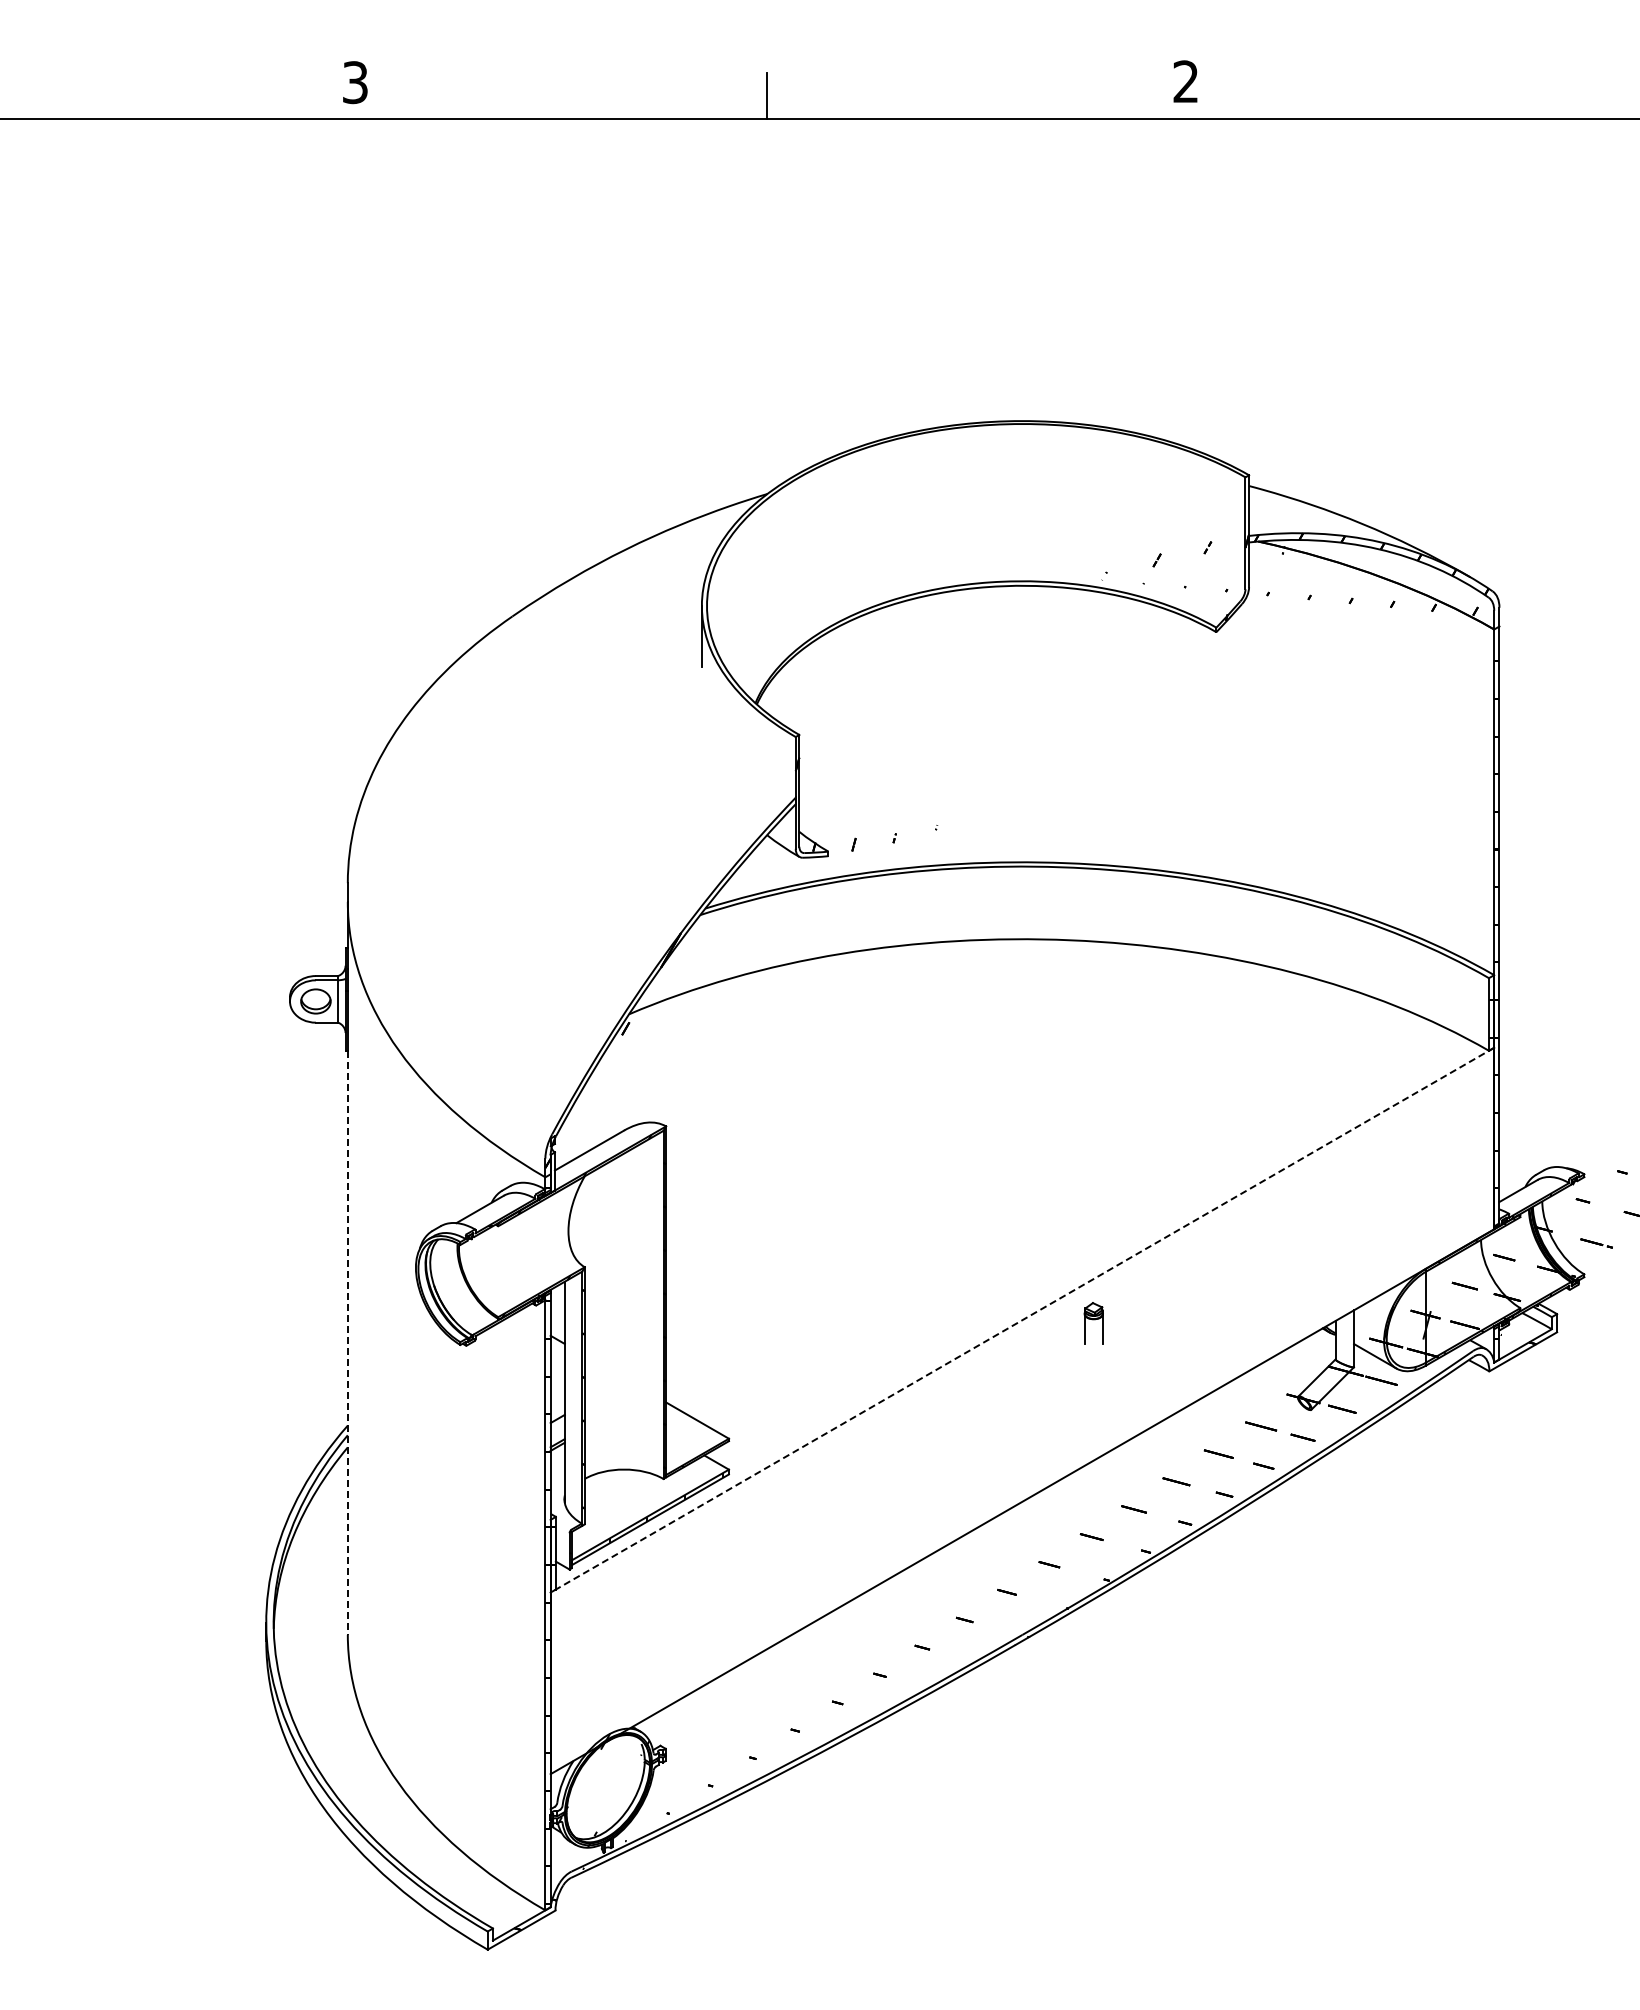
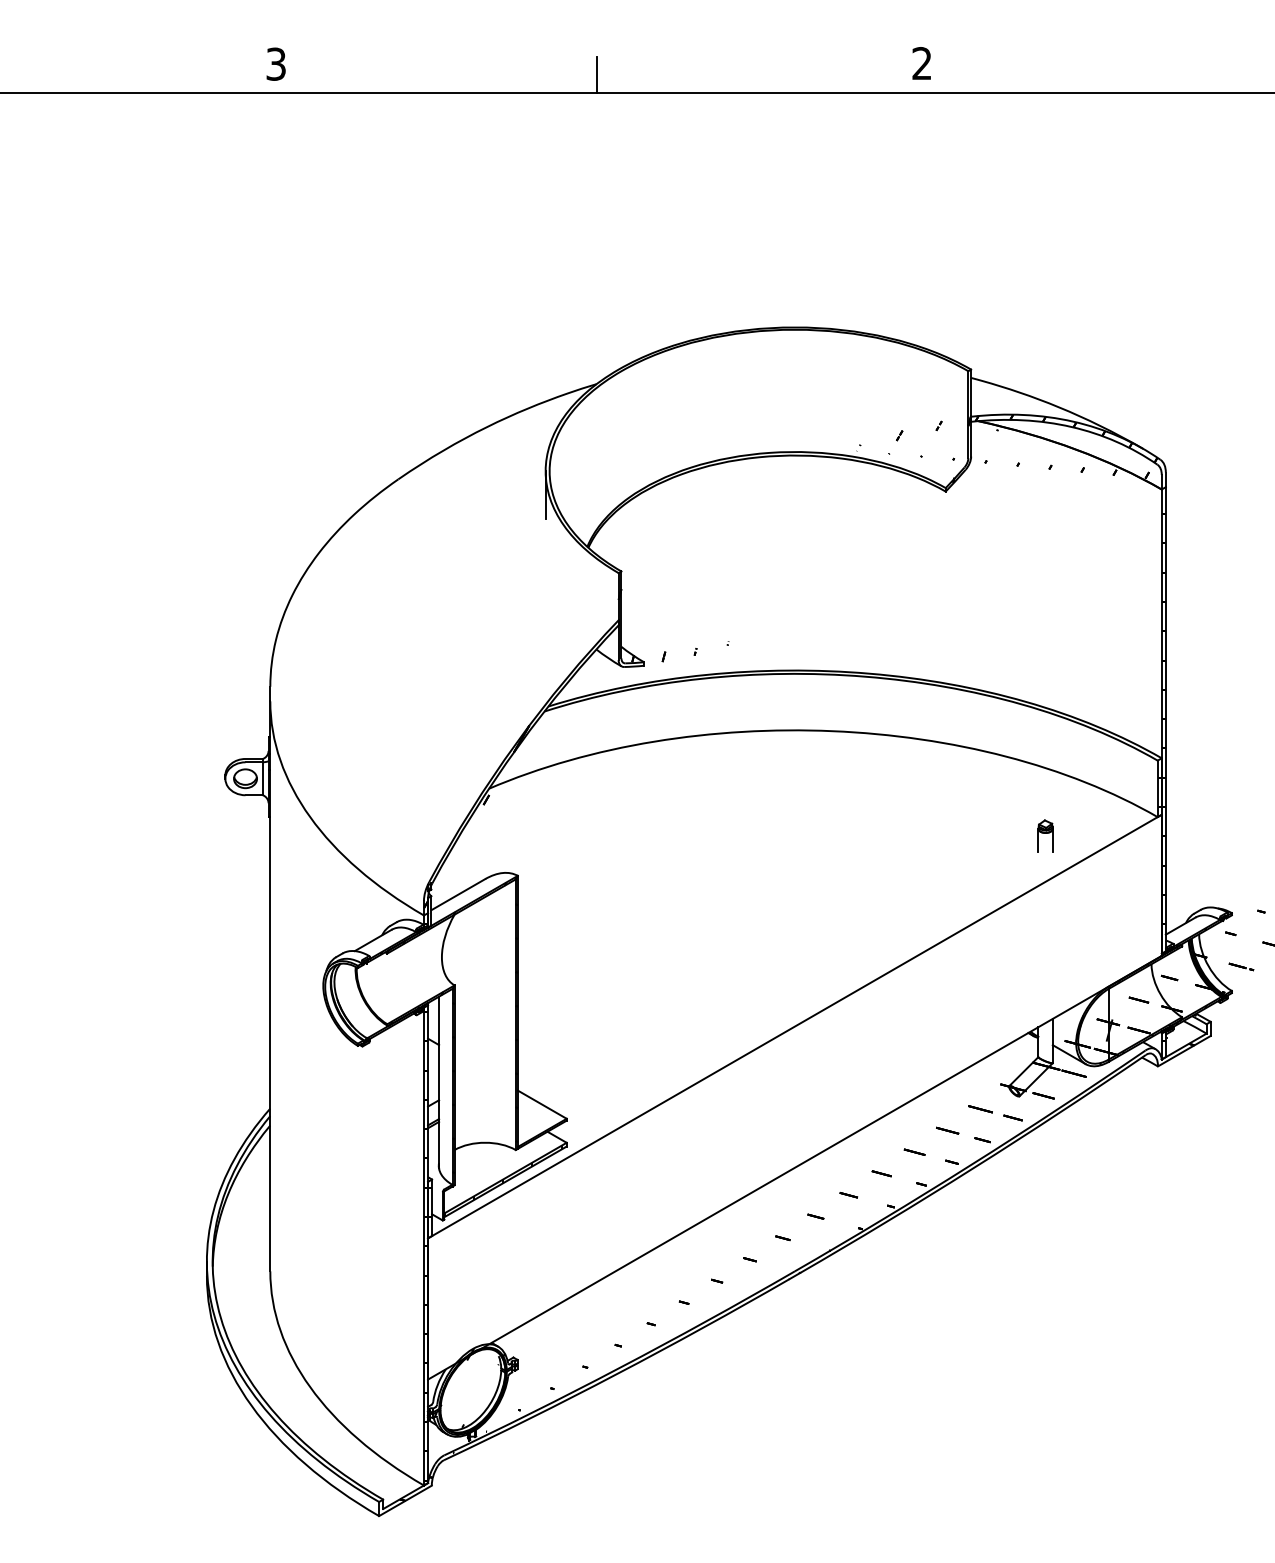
line: (1022, 1320) -> (794, 1026), dashed -> solid
part: (1093, 1323) -> (1045, 836), moved
line: (347, 1342) -> (270, 1043), dashed -> solid

